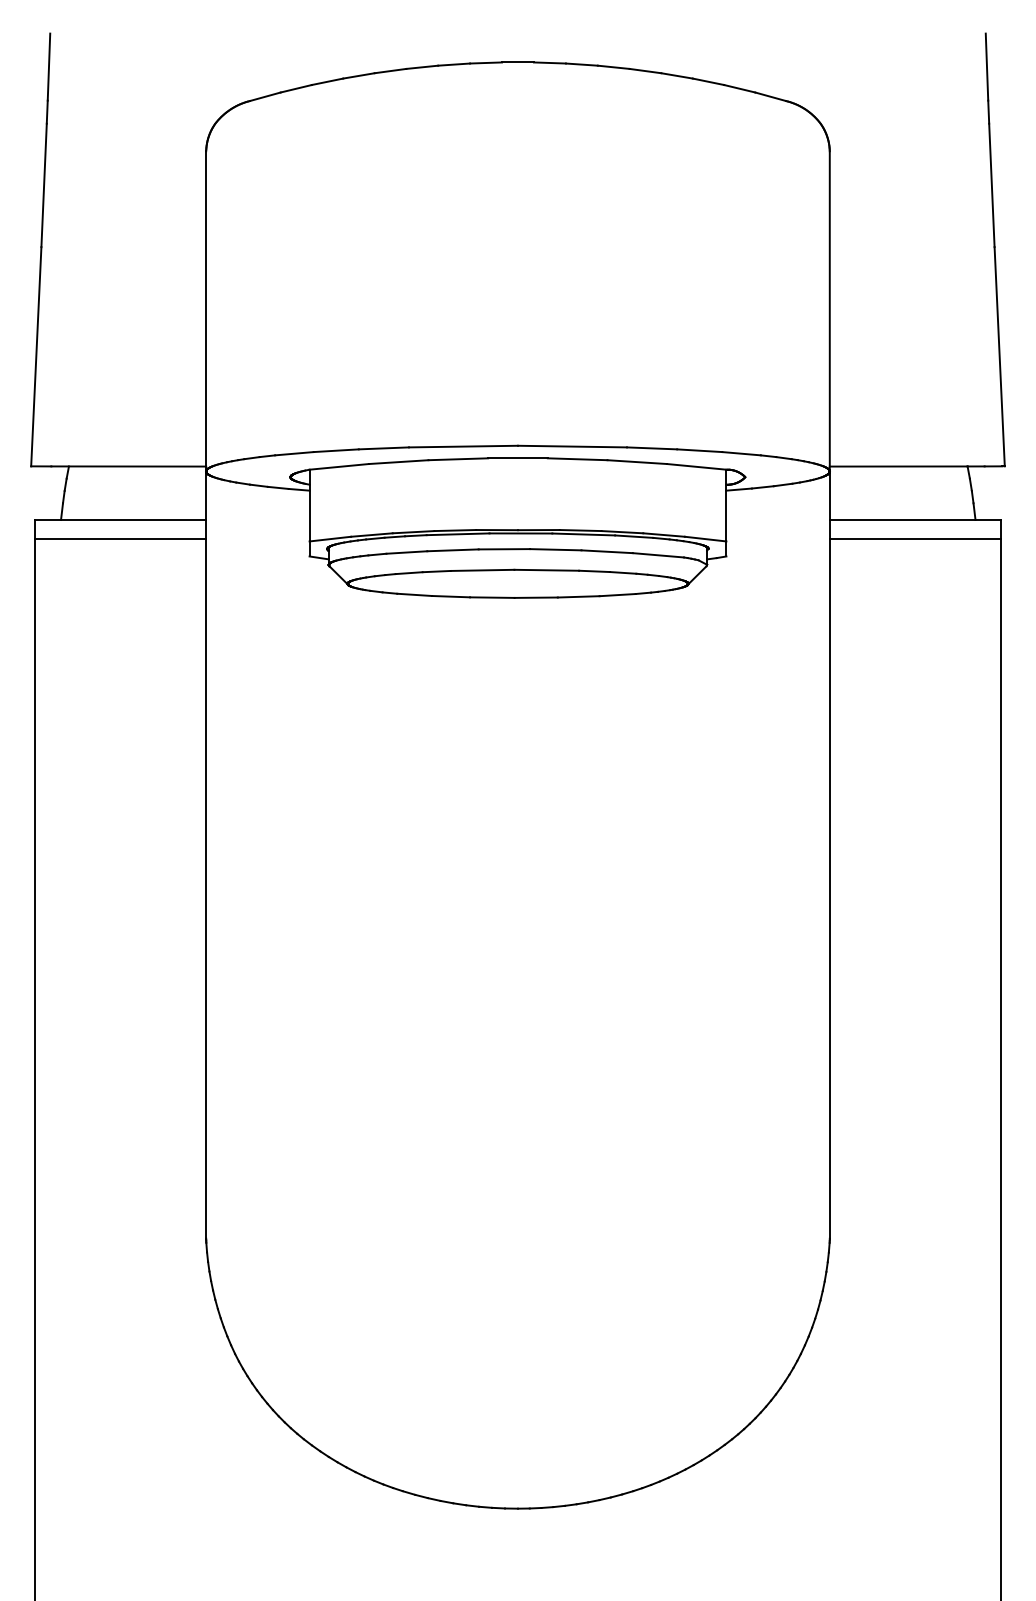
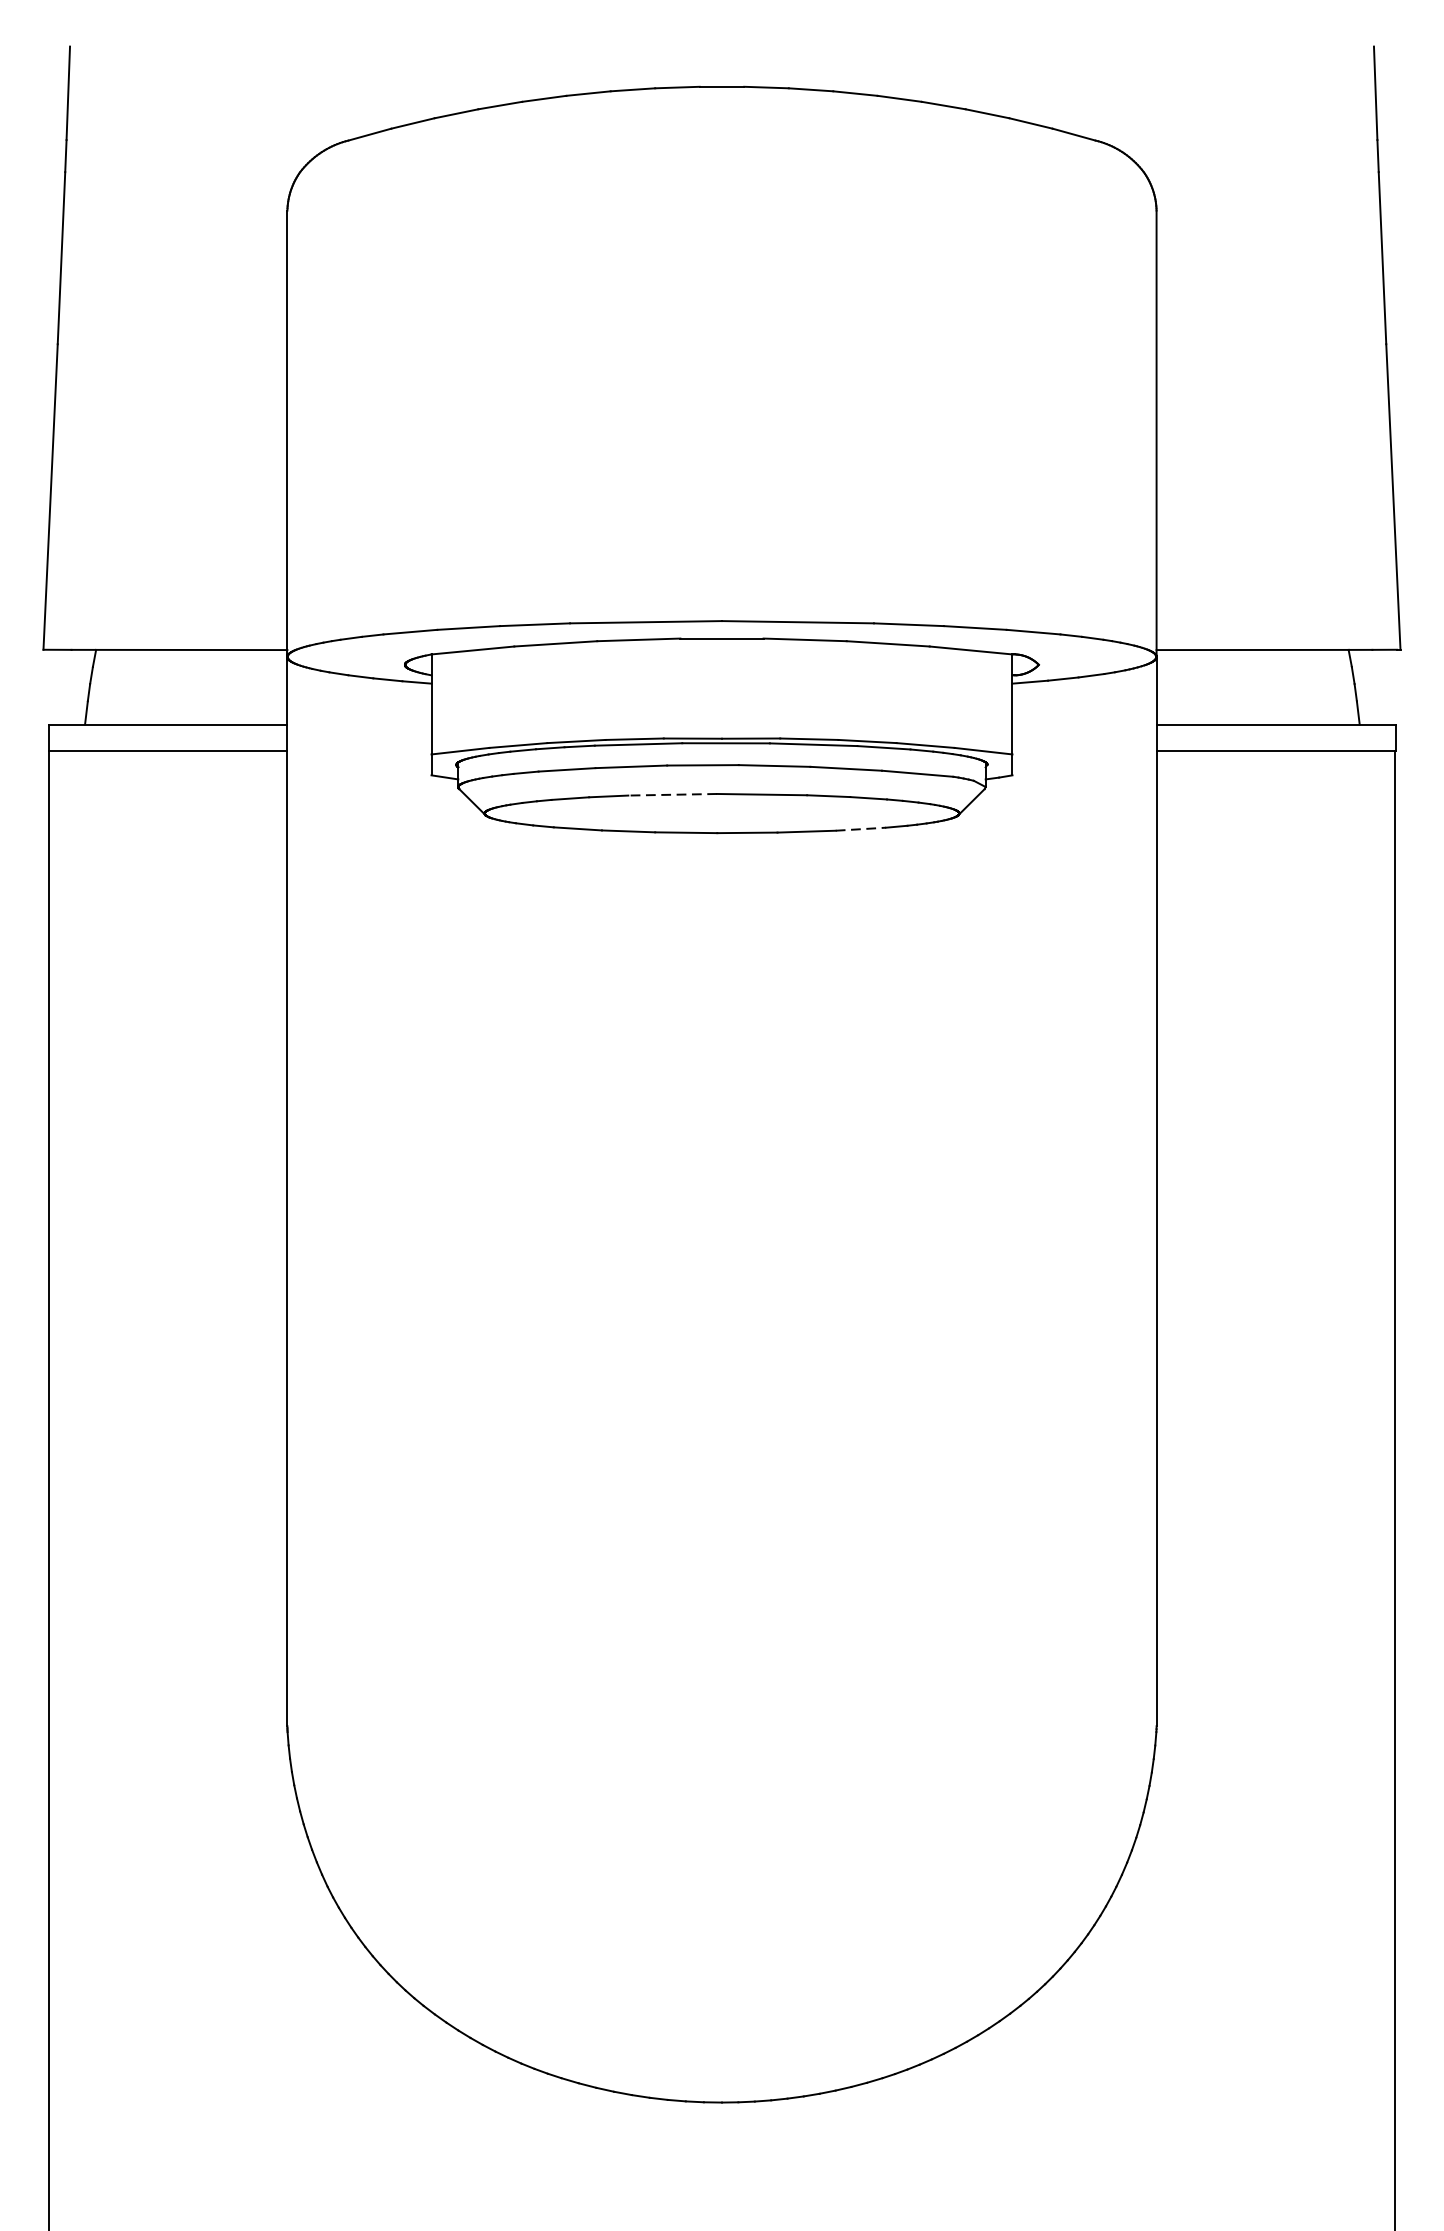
line: (482, 570) -> (672, 794), solid -> dashed
line: (618, 595) -> (862, 829), solid -> dashed

